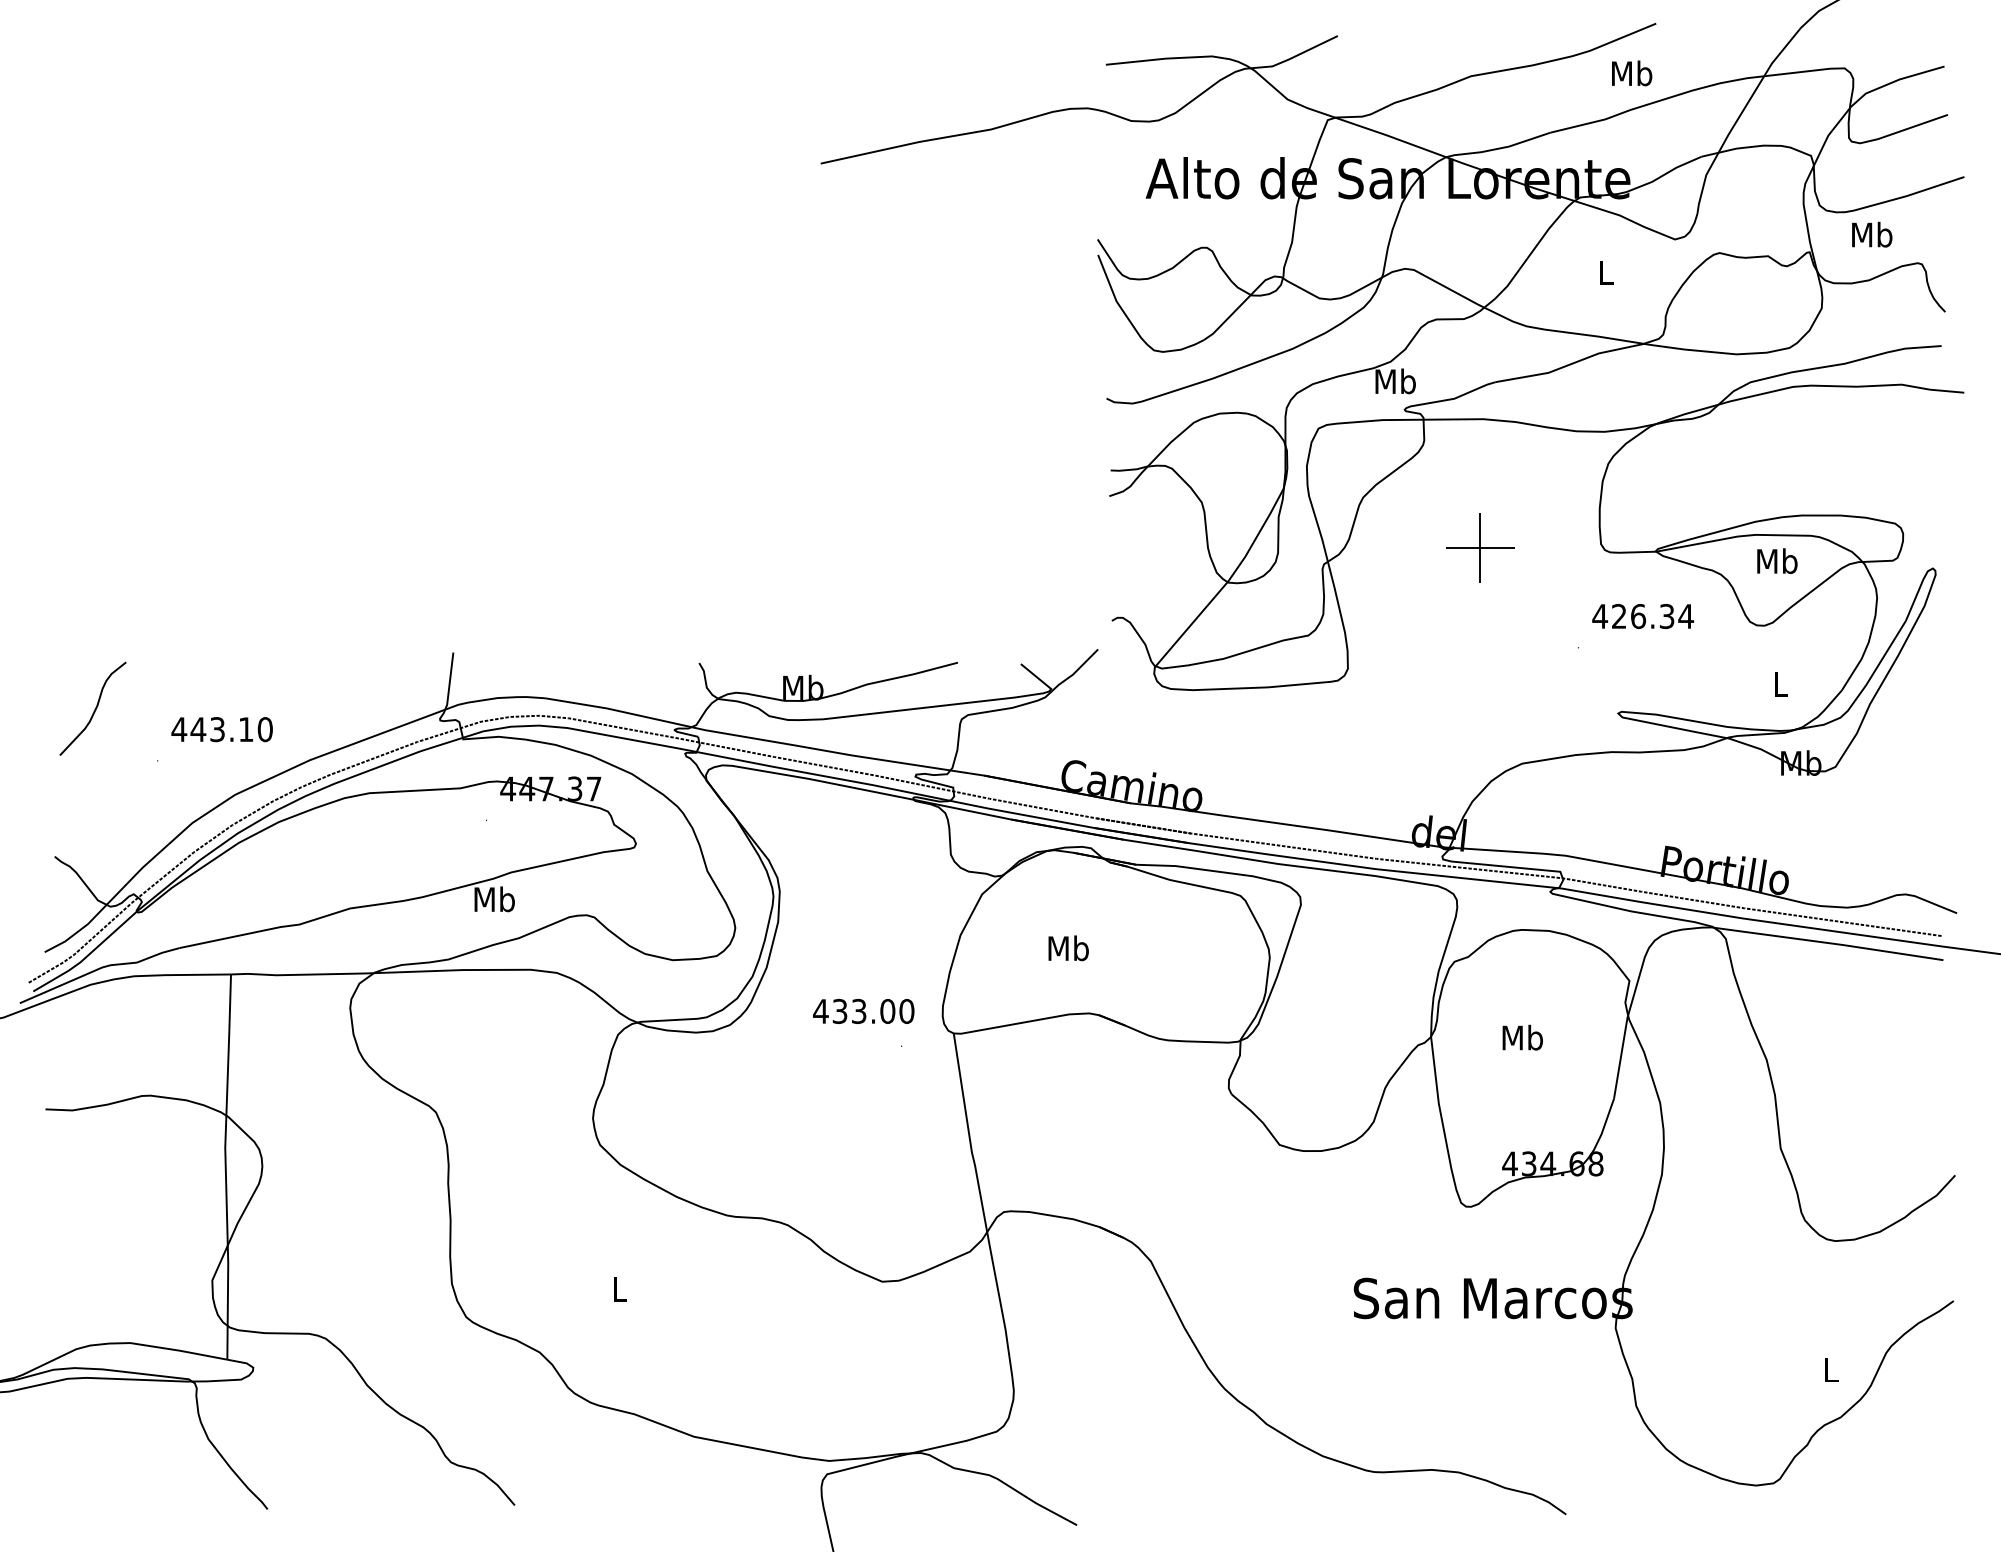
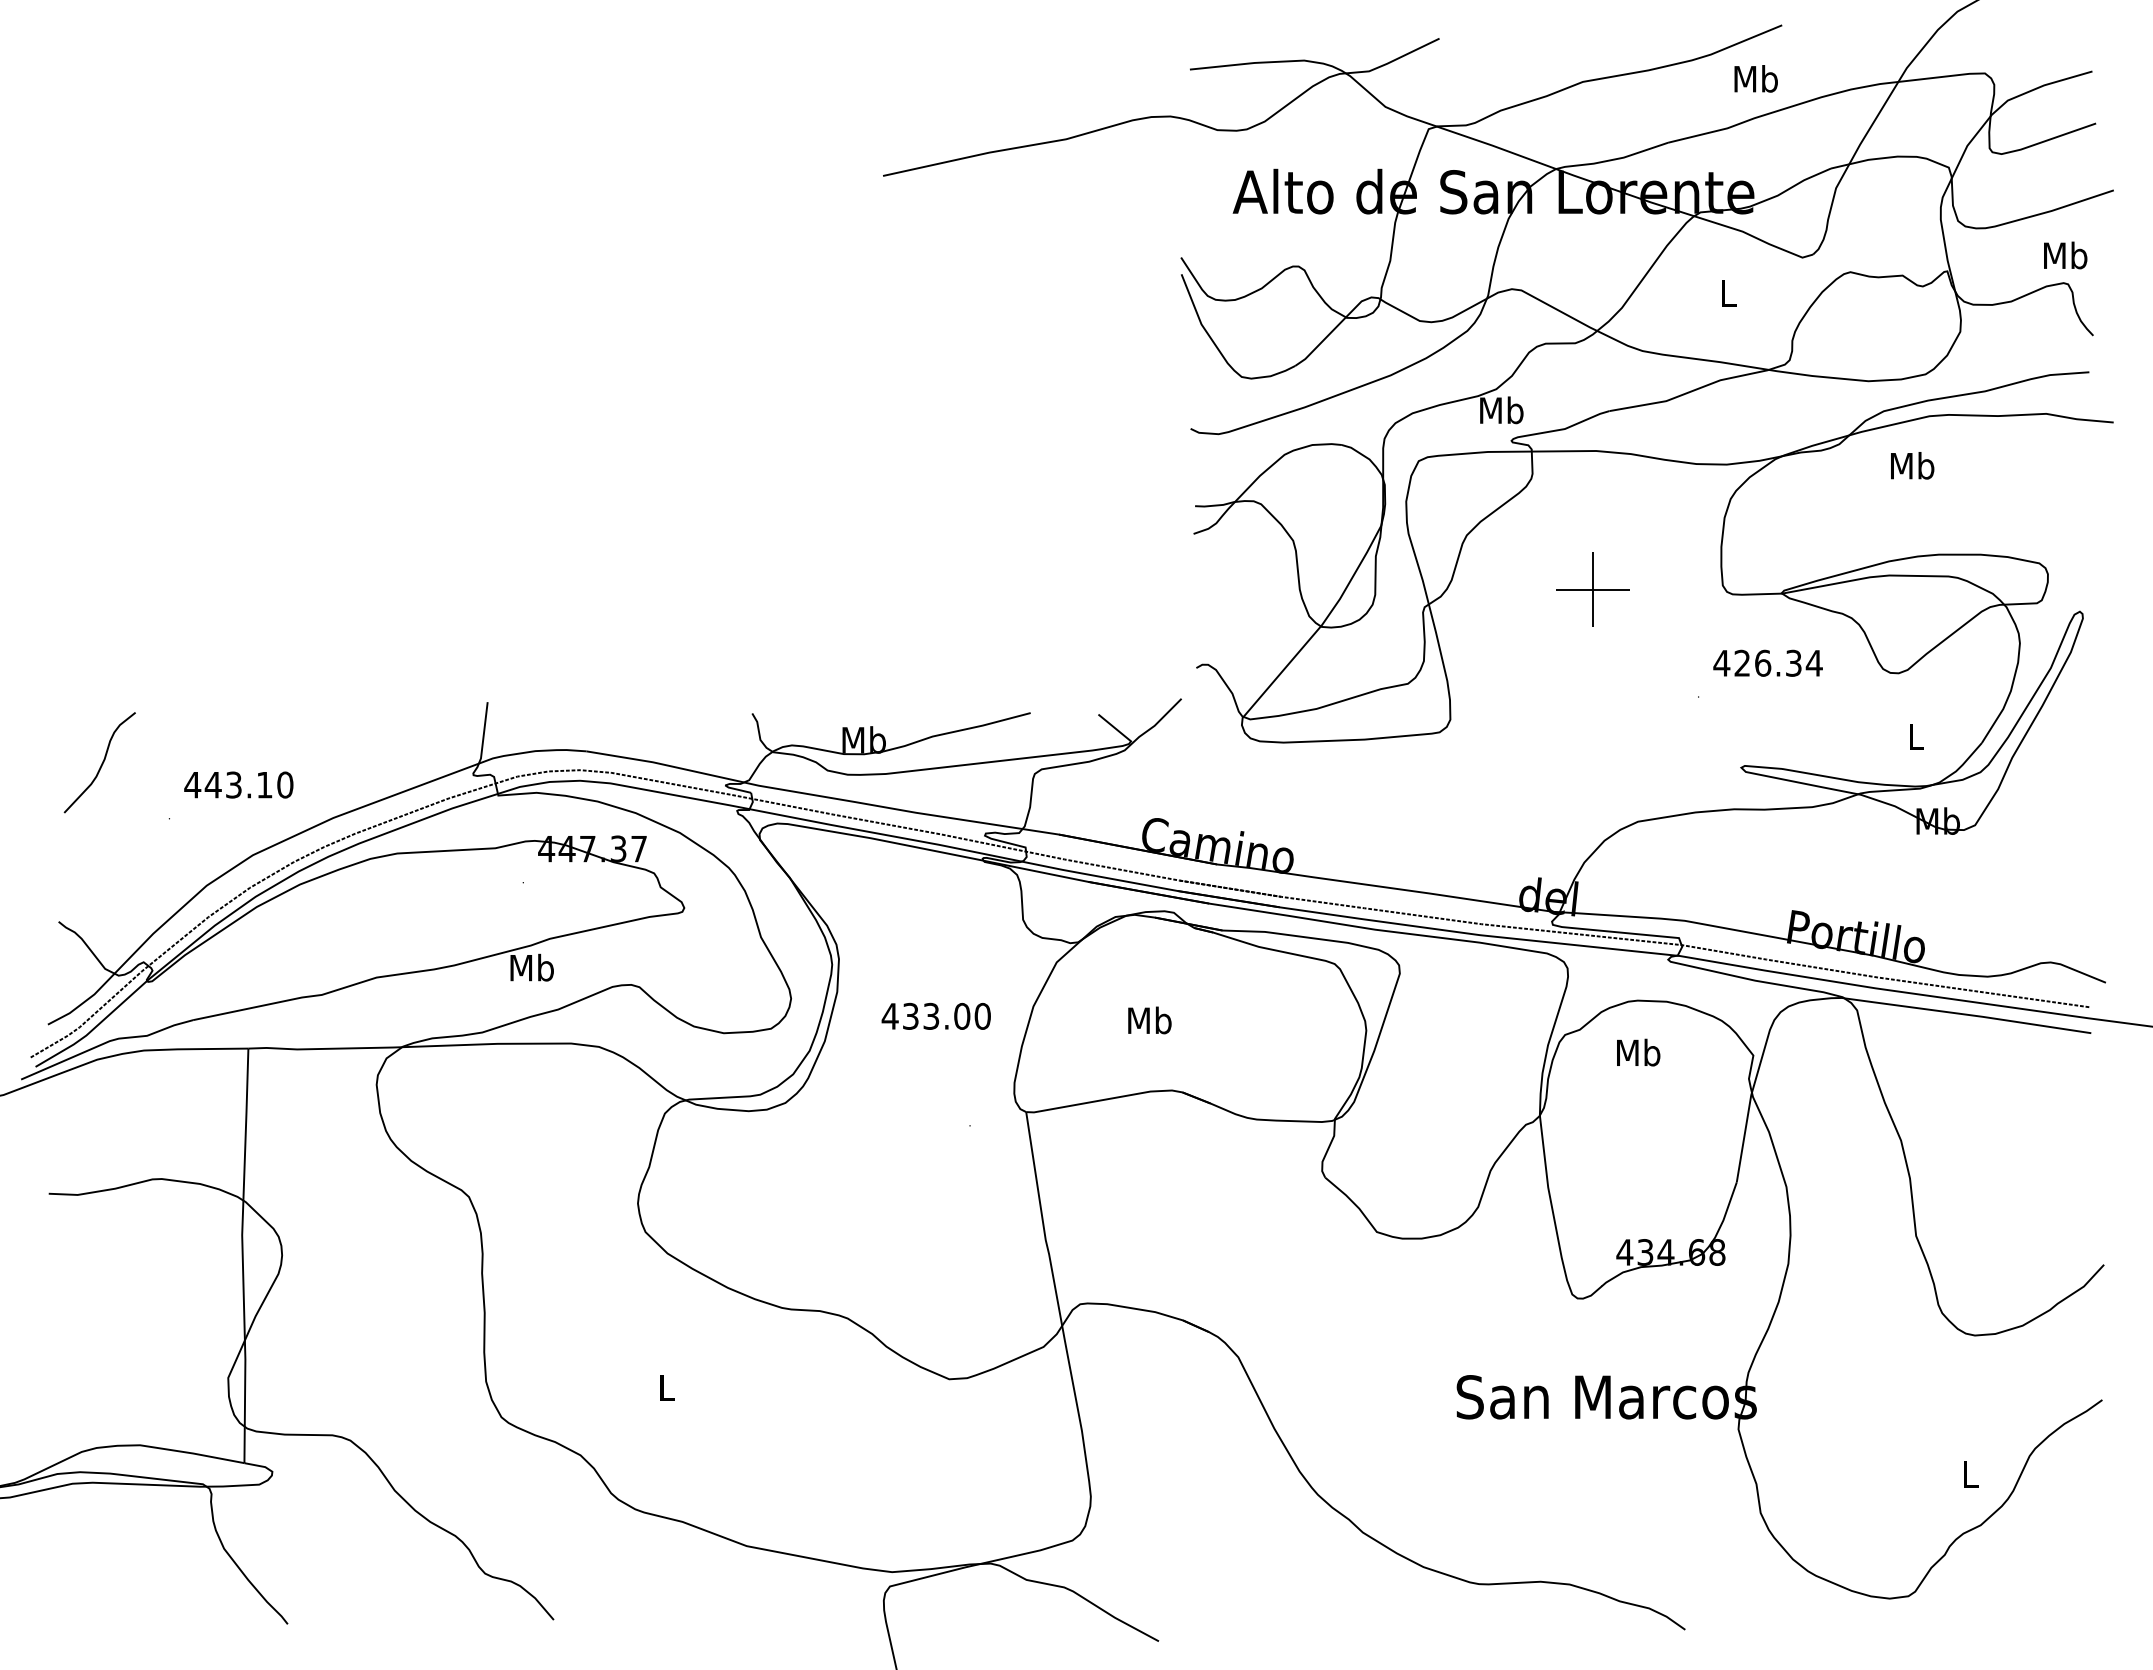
text: (1872, 234) -> (2065, 255), moved
text: (1777, 560) -> (1912, 465), moved
text: (862, 1010) -> (935, 1015), moved
text: (1522, 1037) -> (1638, 1052), moved

